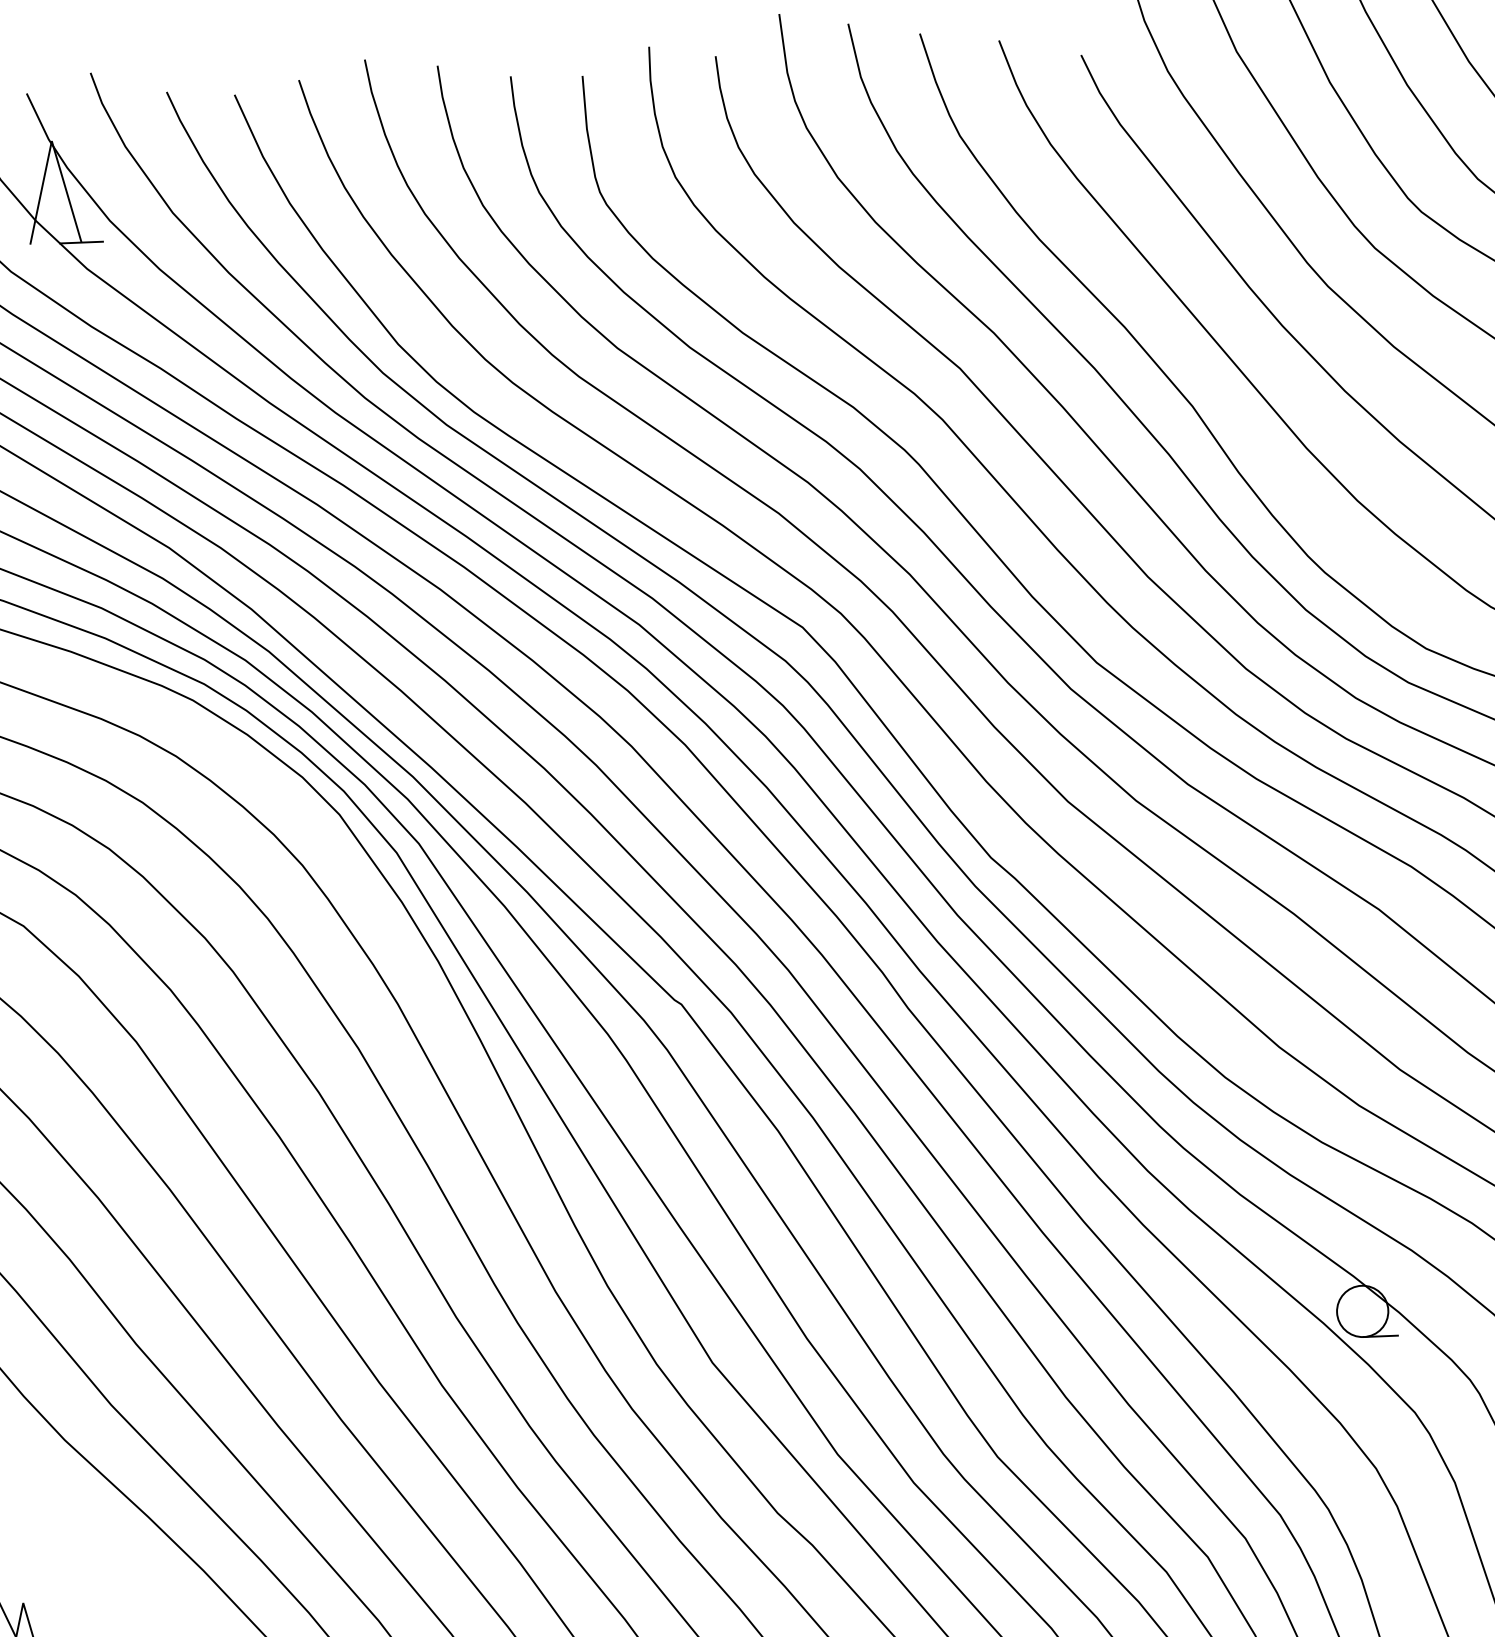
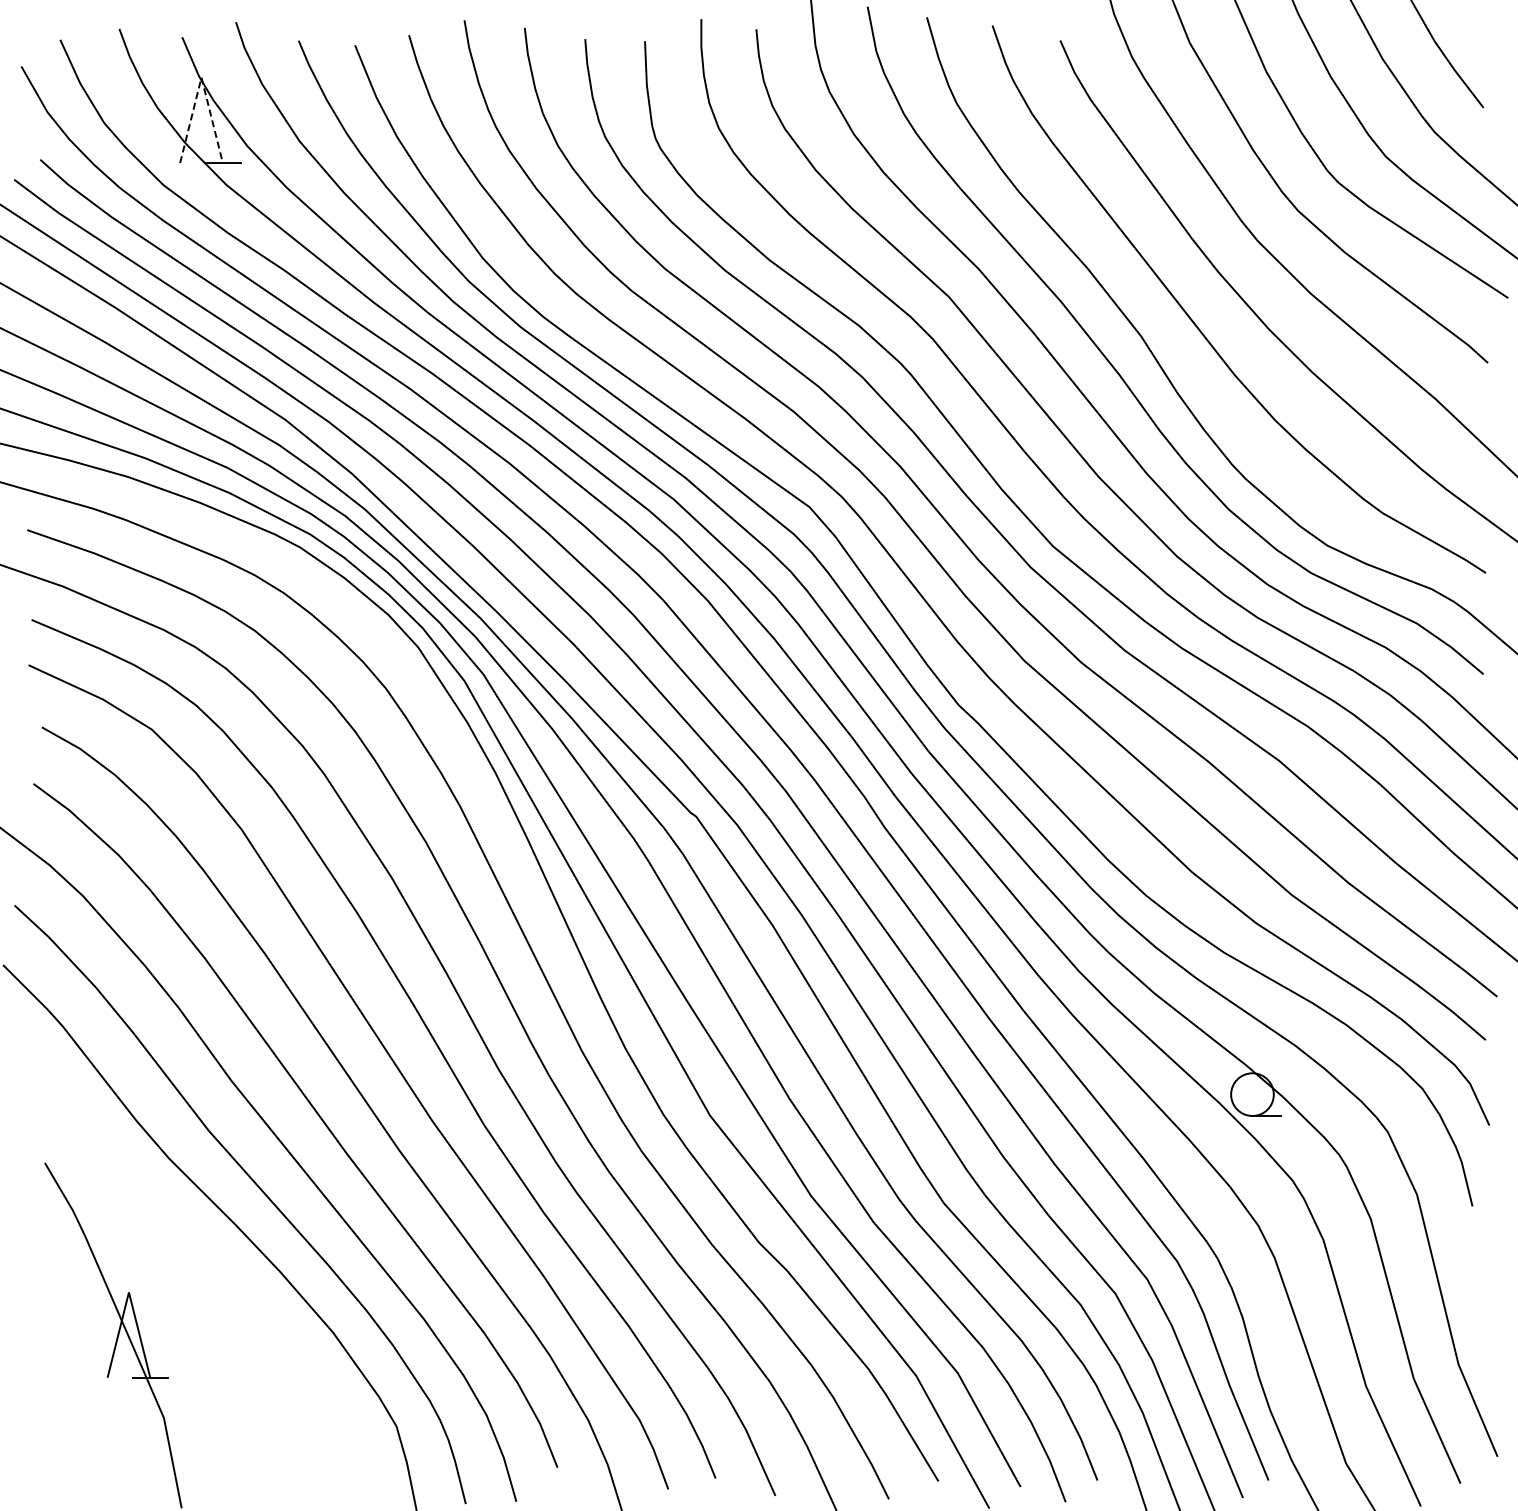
line: (51, 140) -> (201, 77), solid -> dashed

